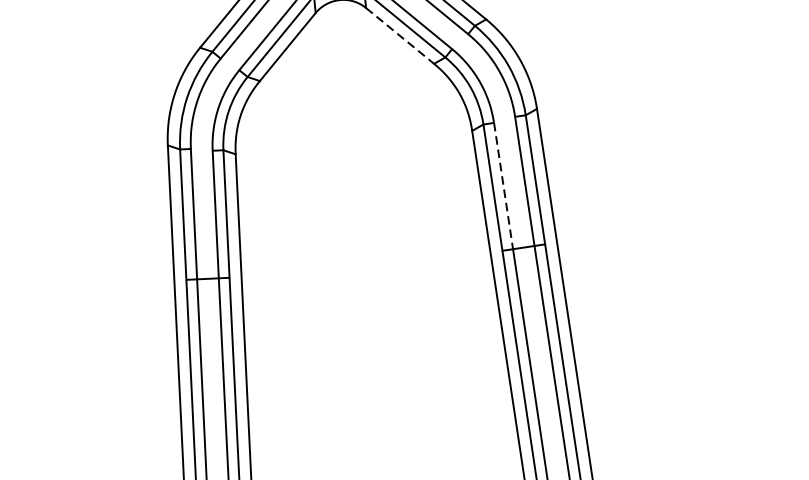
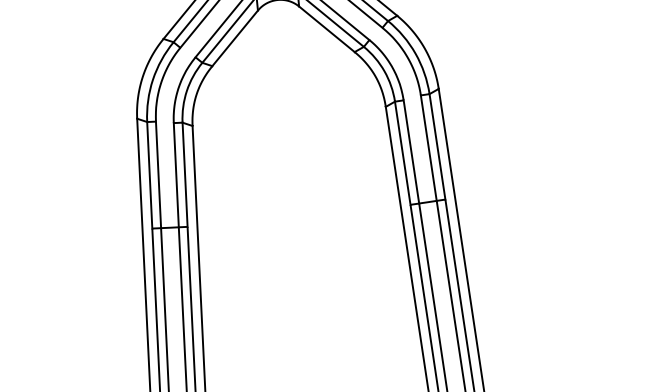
line: (399, 36) -> (326, 29), dashed -> solid
line: (503, 186) -> (411, 152), dashed -> solid

